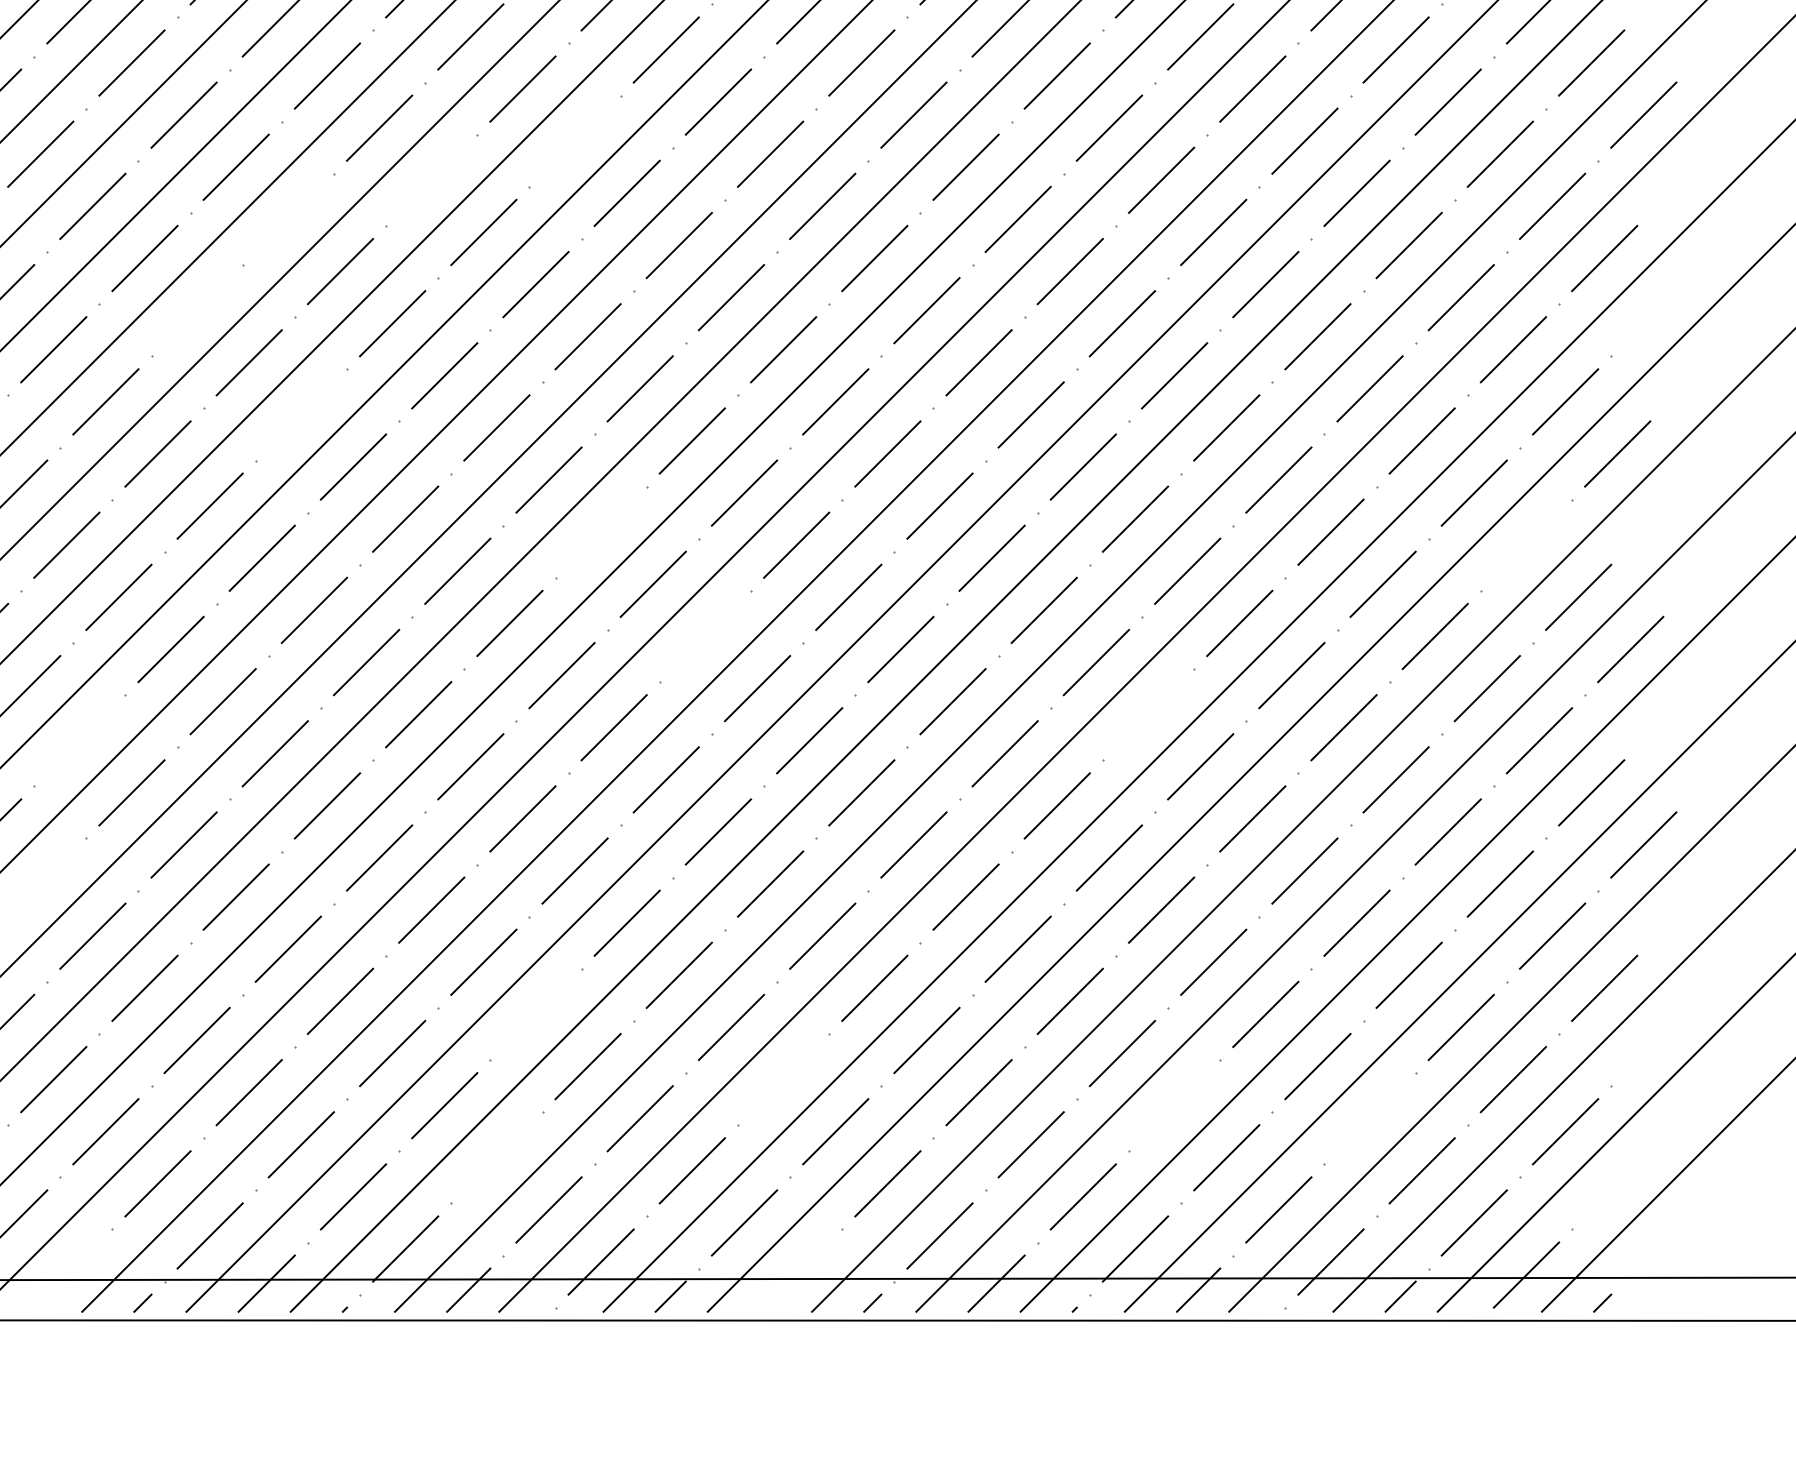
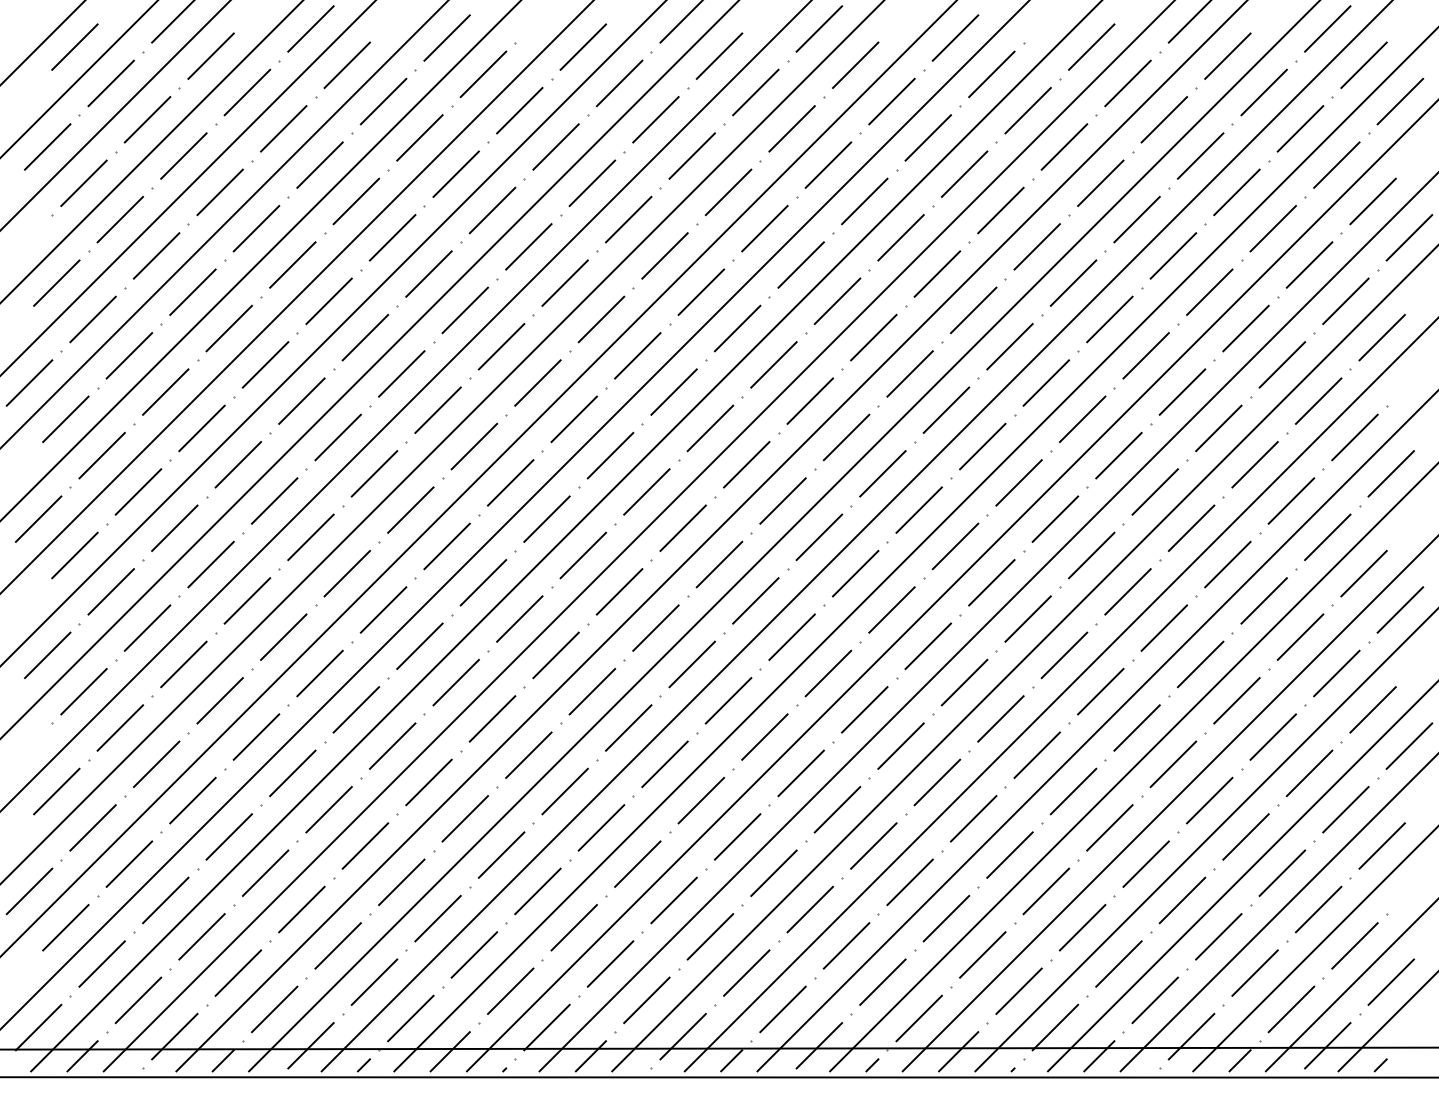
line: (574, 140) -> (664, 255), added
line: (430, 179) -> (564, 282), added
line: (288, 219) -> (465, 310), added
line: (196, 310) -> (401, 373), added
line: (301, 414) -> (474, 446), added
line: (600, 531) -> (682, 527), added
line: (1526, 545) -> (1327, 537), added
line: (704, 635) -> (755, 600), added
line: (1148, 714) -> (1064, 655), added
line: (79, 740) -> (319, 673), added
line: (40, 884) -> (292, 773), added
line: (535, 1013) -> (637, 863), added
line: (782, 1079) -> (809, 909), added
line: (1174, 1105) -> (1082, 927), added
line: (1369, 1118) -> (1218, 936), added
line: (496, 1157) -> (610, 963), added
line: (1616, 1182) -> (1390, 981), added
line: (66, 1274) -> (310, 1045), added
line: (796, 1274) -> (819, 1045), added

